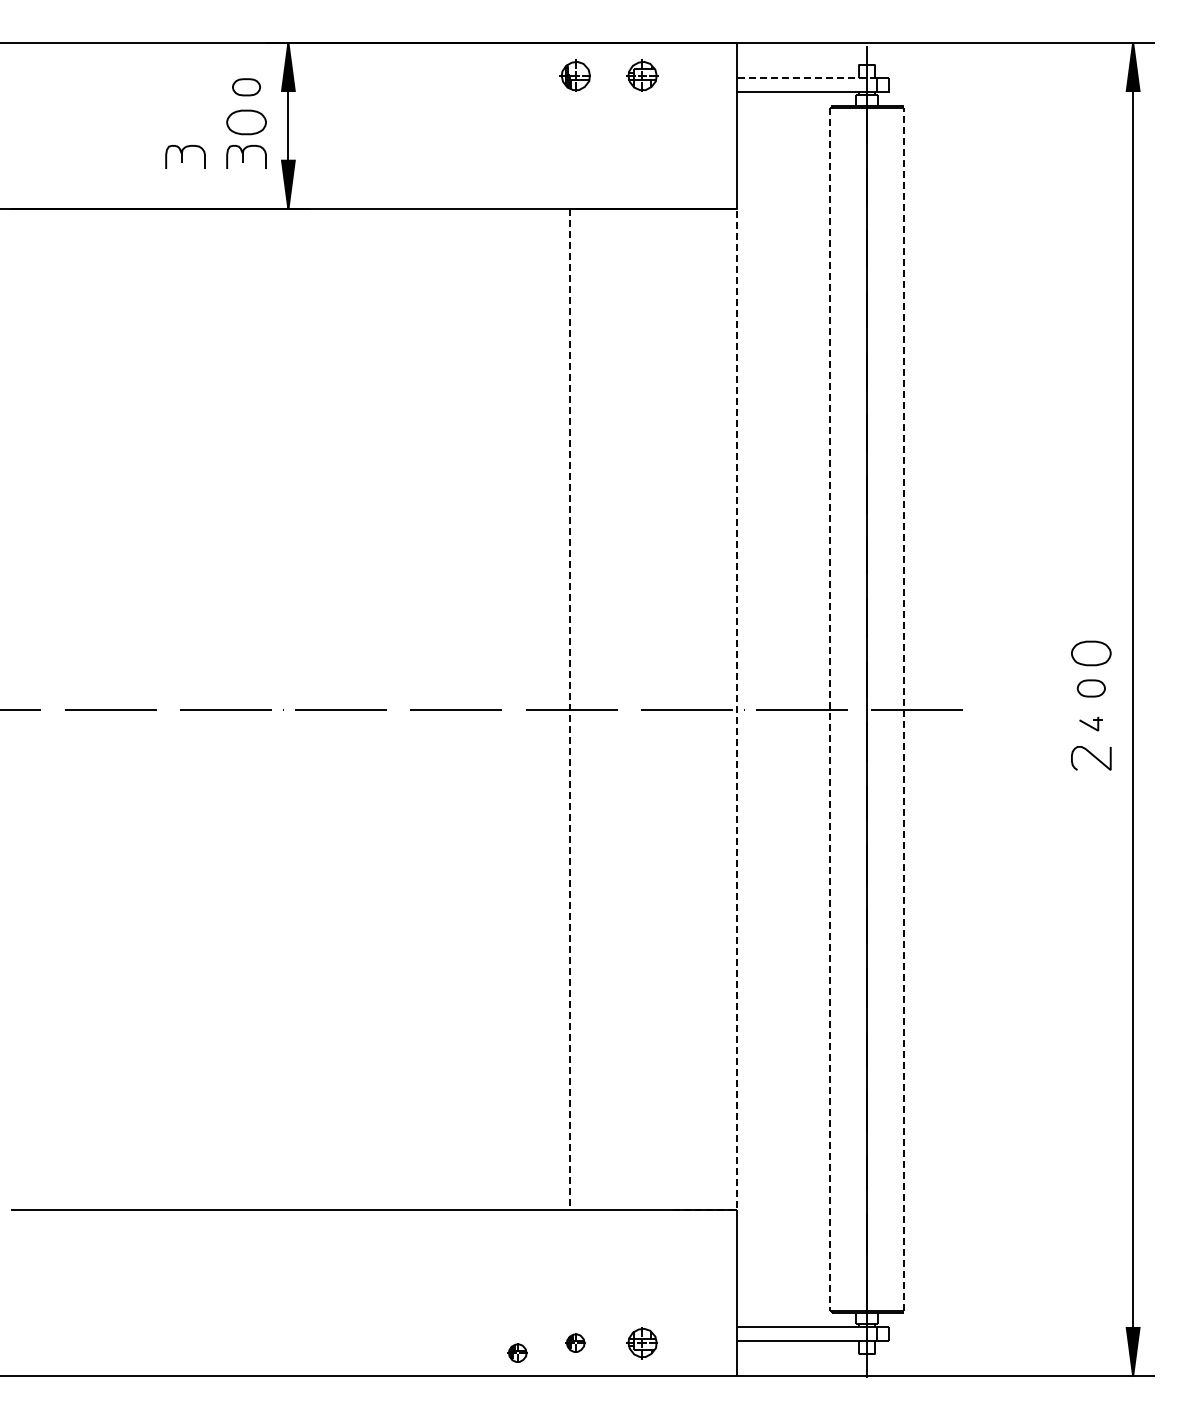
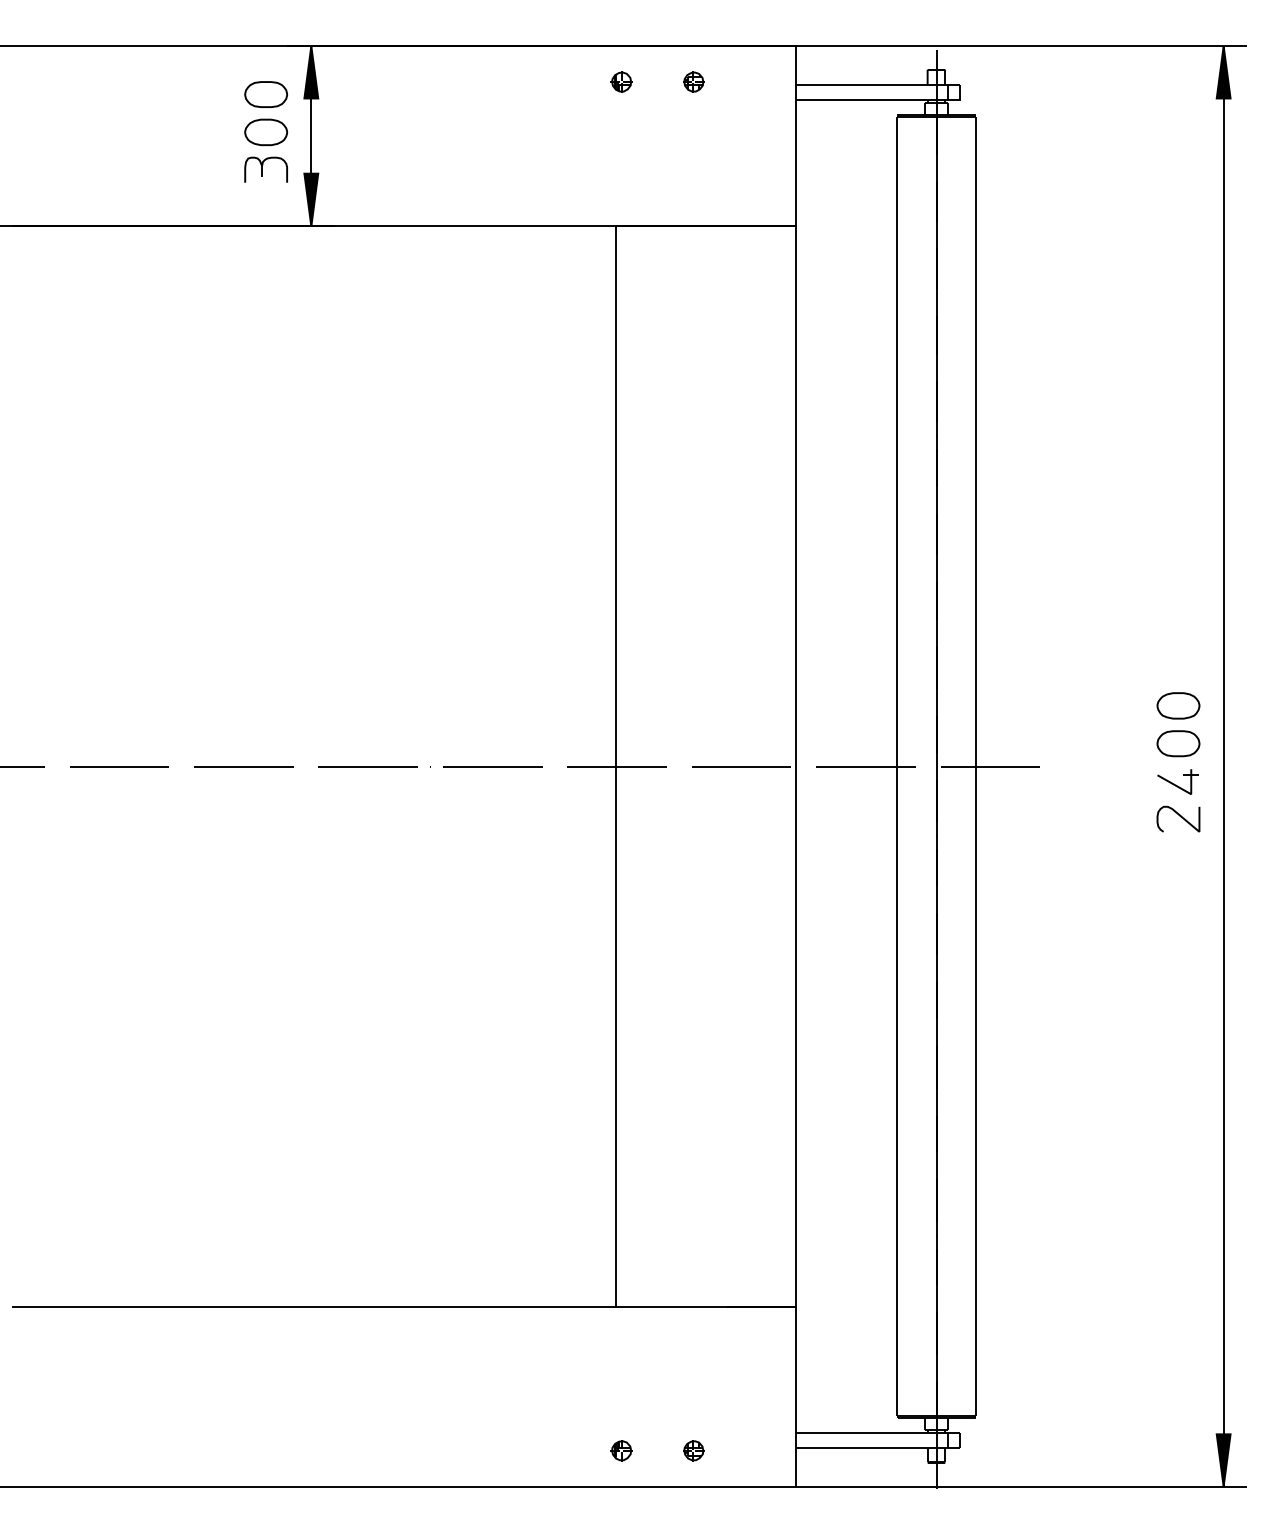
part: (575, 75) -> (621, 81), size x0.62
part: (642, 75) -> (693, 81), size x0.62
line: (806, 78) -> (870, 84), dashed -> solid
part: (246, 86) -> (266, 93), size x1.43
part: (185, 156) -> (200, 169), removed
part: (1091, 688) -> (1178, 743), size x1.43
line: (904, 708) -> (976, 765), dashed -> solid
line: (830, 709) -> (896, 766), dashed -> solid
line: (570, 710) -> (616, 767), dashed -> solid
part: (1090, 723) -> (1177, 781), size x1.67
line: (736, 742) -> (795, 802), dashed -> solid
part: (642, 1343) -> (693, 1451), size x0.62
part: (517, 1352) -> (558, 1460), removed

